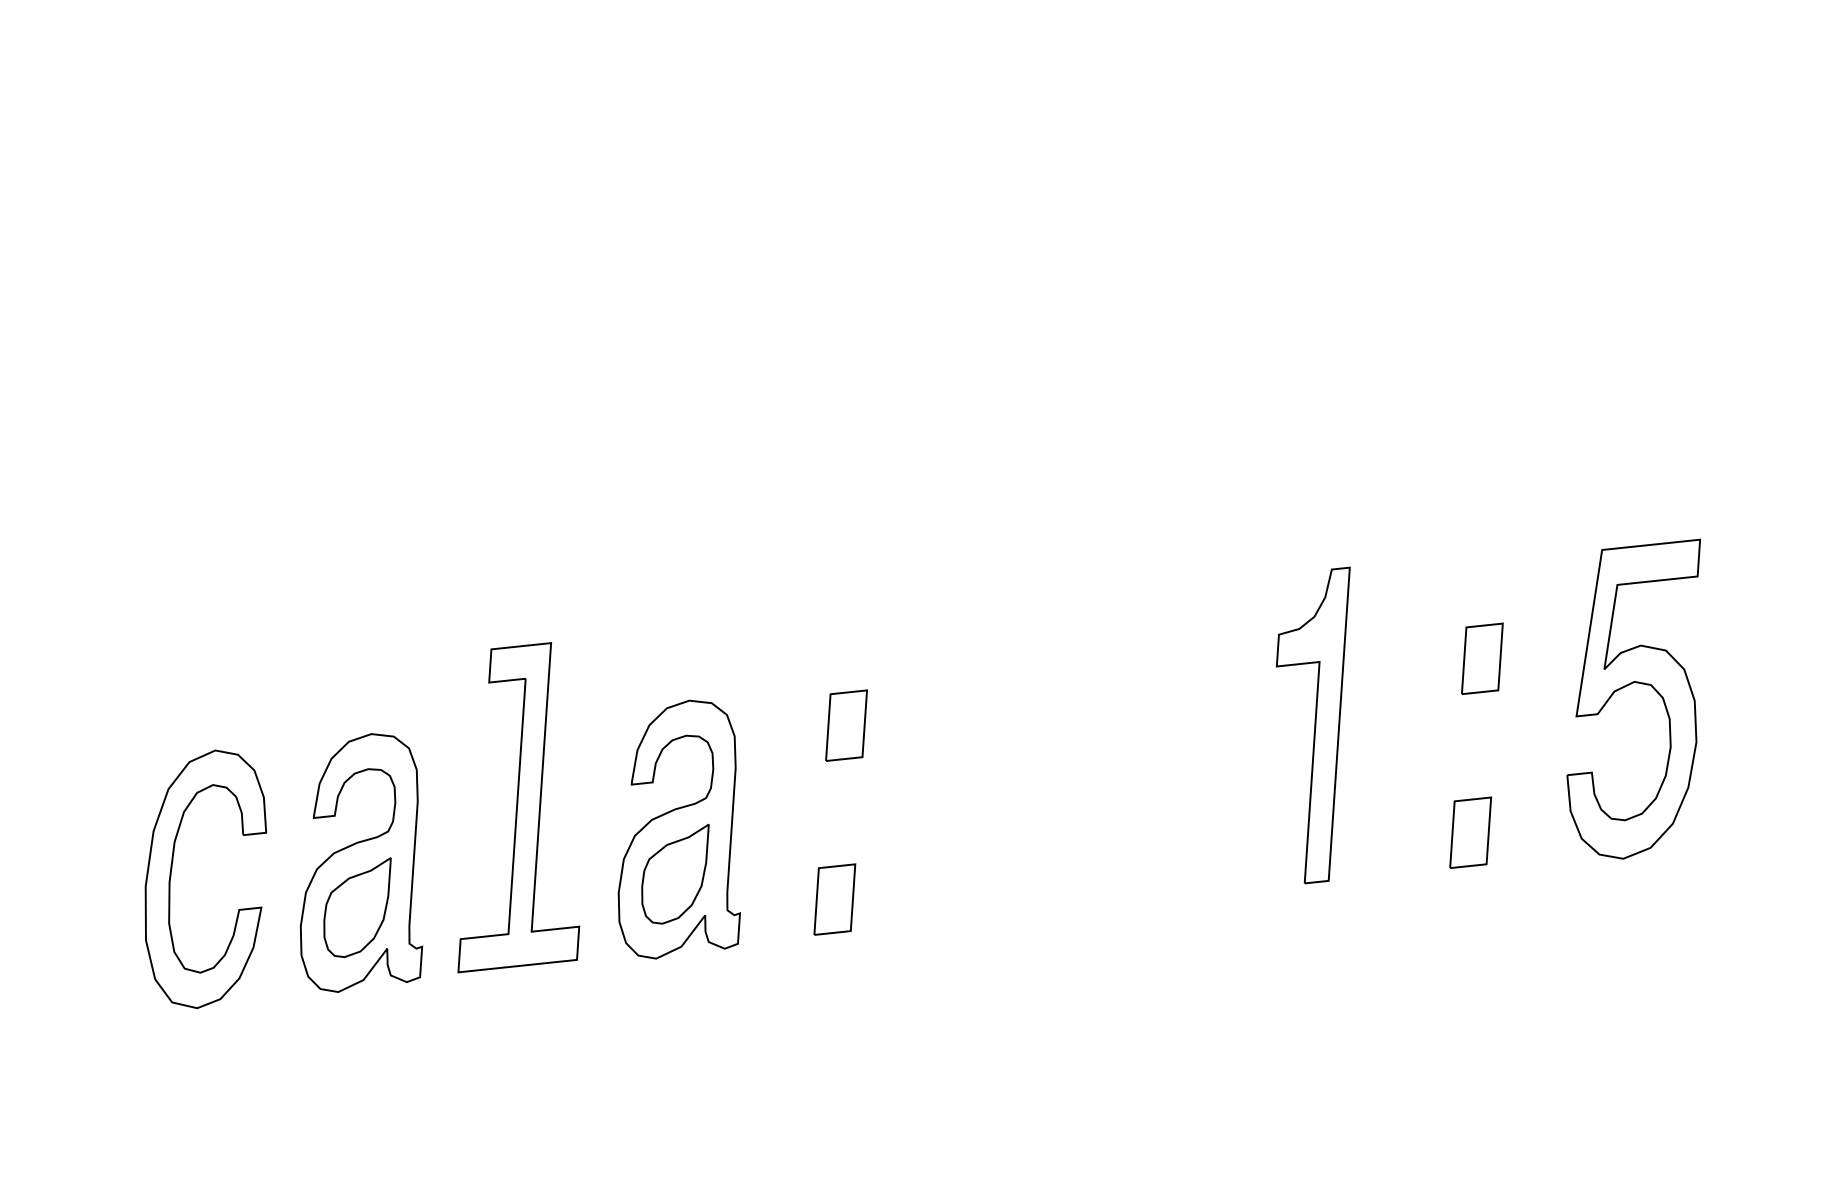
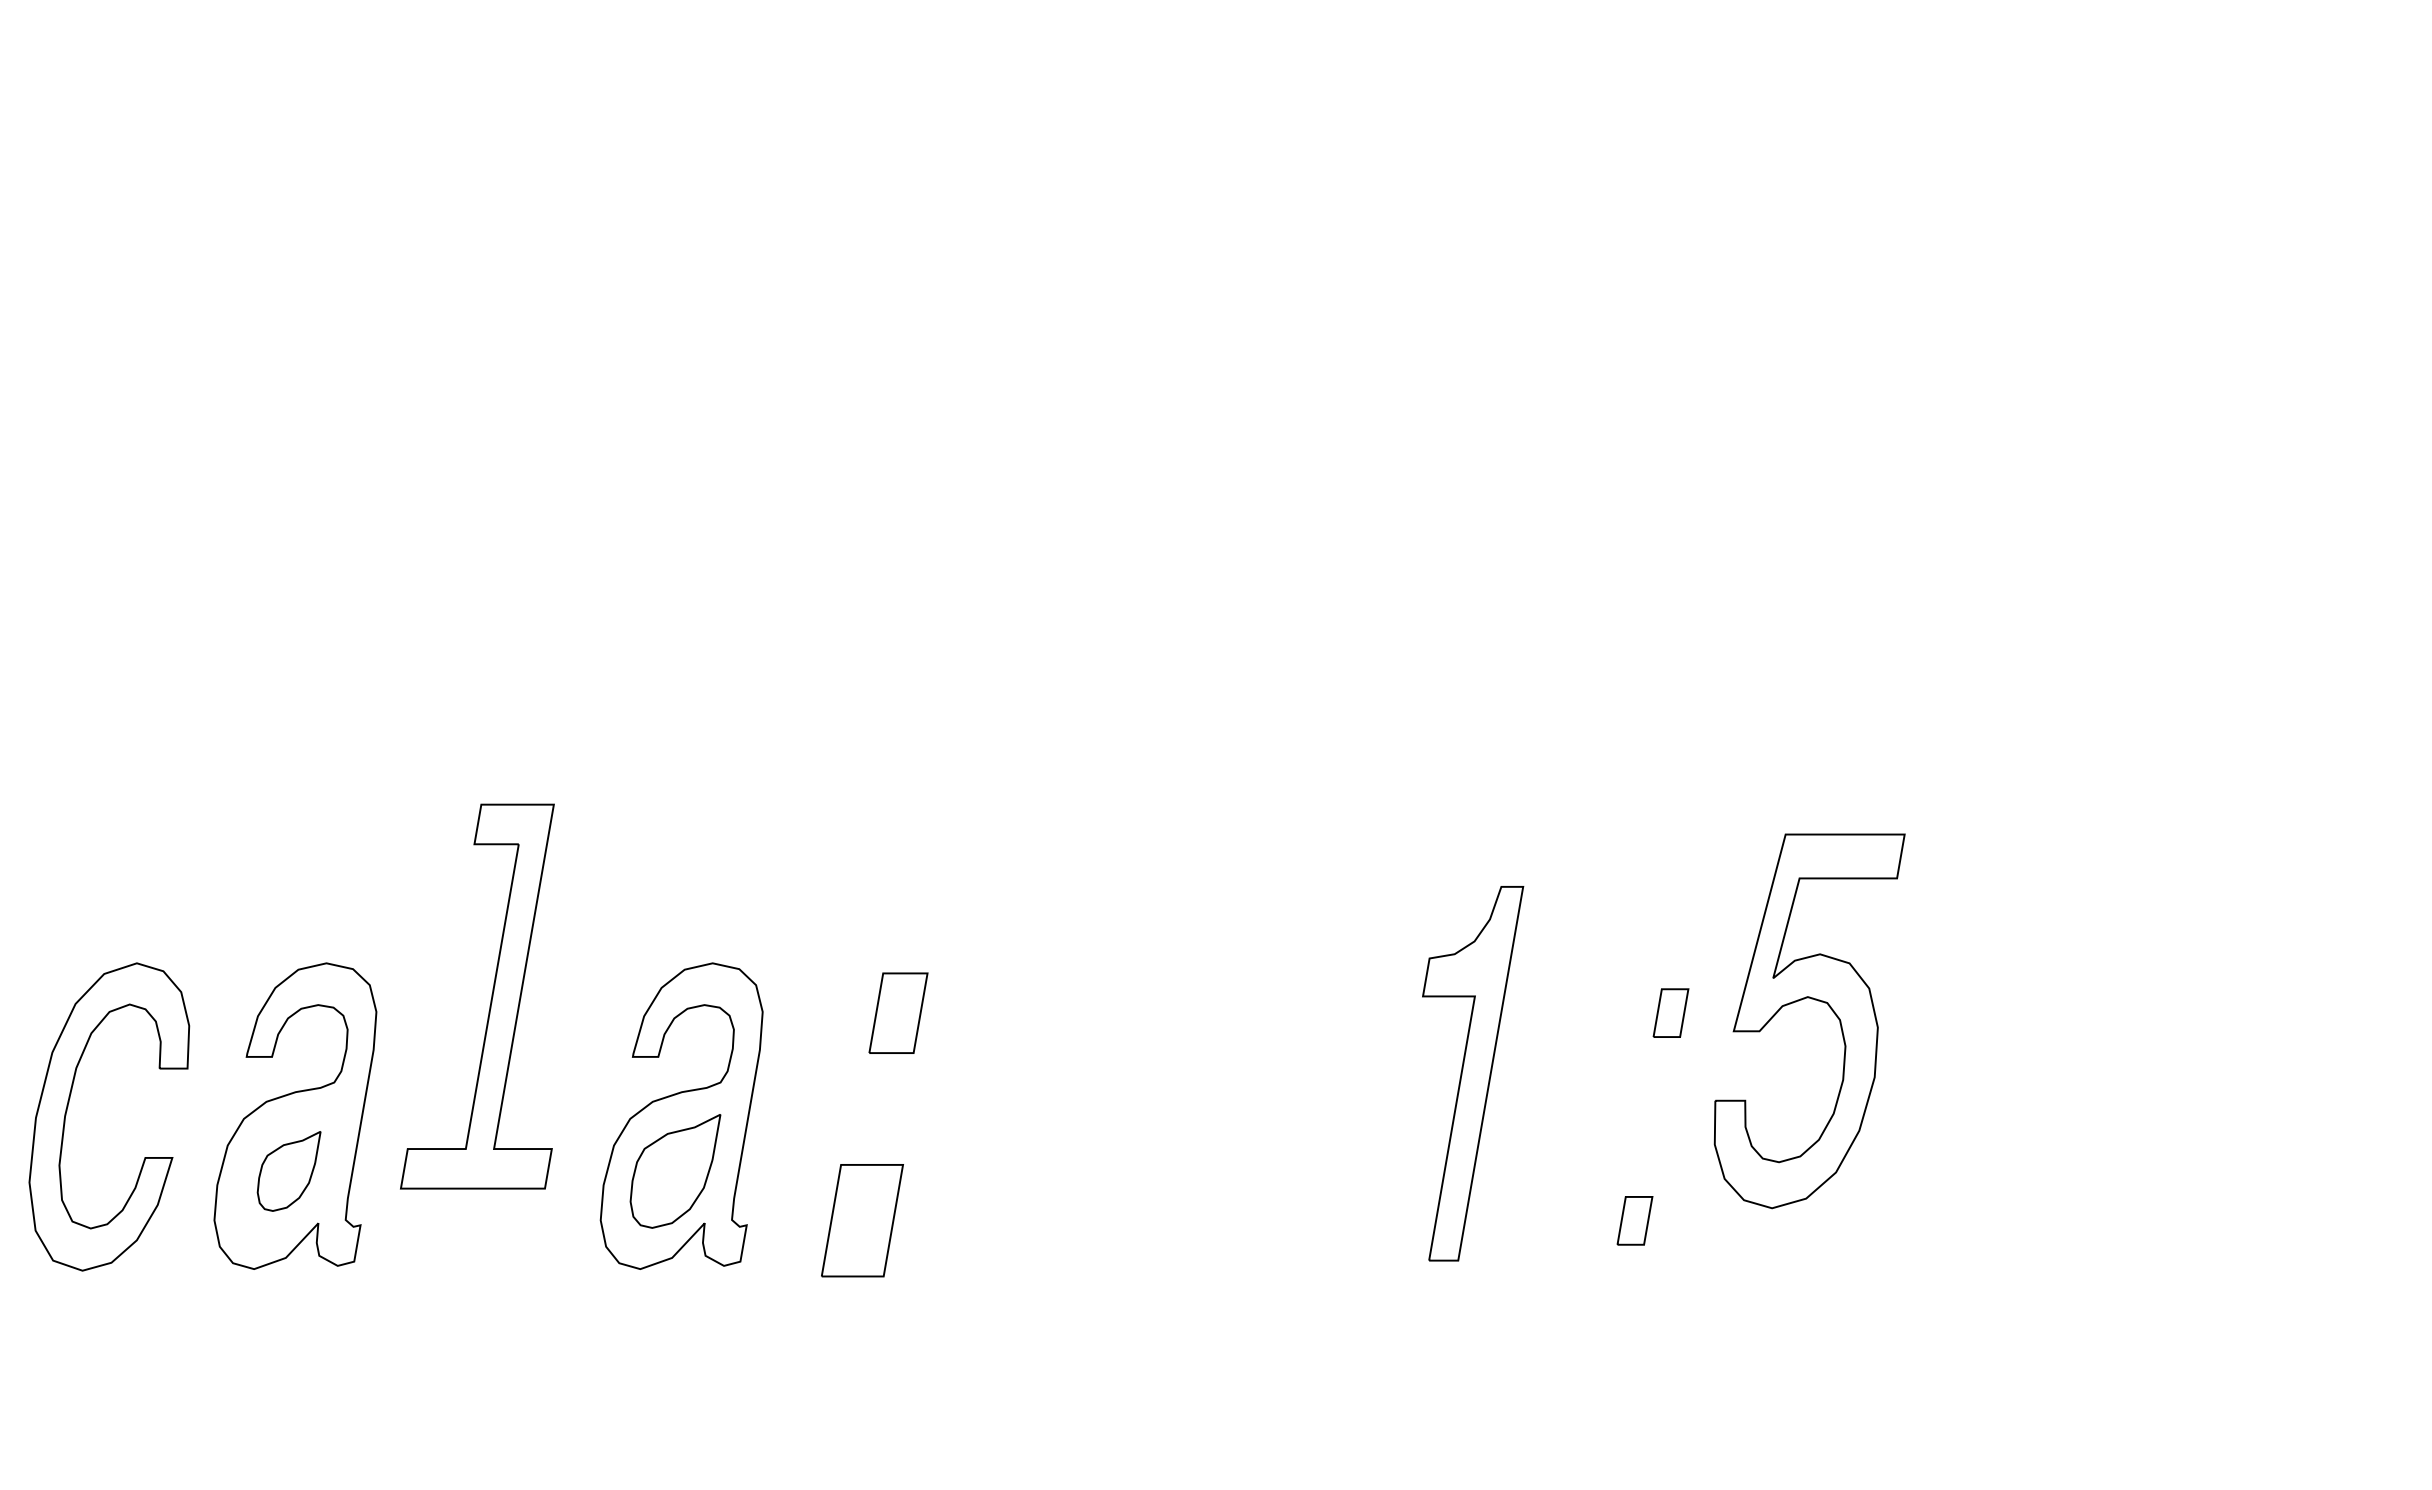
part: (1481, 658) -> (1670, 1012), size x0.6
part: (1641, 684) -> (1815, 1000), moved
part: (515, 808) -> (490, 999), moved
part: (1470, 832) -> (1634, 1220), size x0.6
part: (834, 899) -> (862, 1220), size x1.4
part: (358, 908) -> (288, 1171), size x0.7

